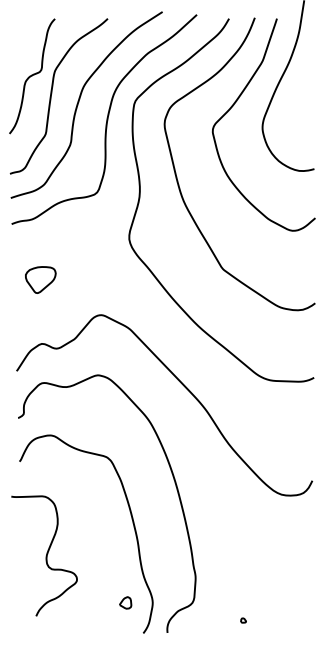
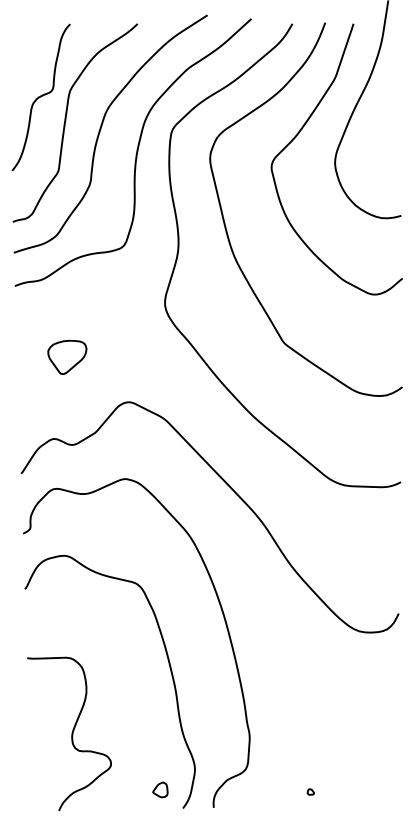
part: (40, 279) -> (67, 356), moved
curve: (45, 556) -> (70, 734), moved
part: (125, 602) -> (160, 789), moved

